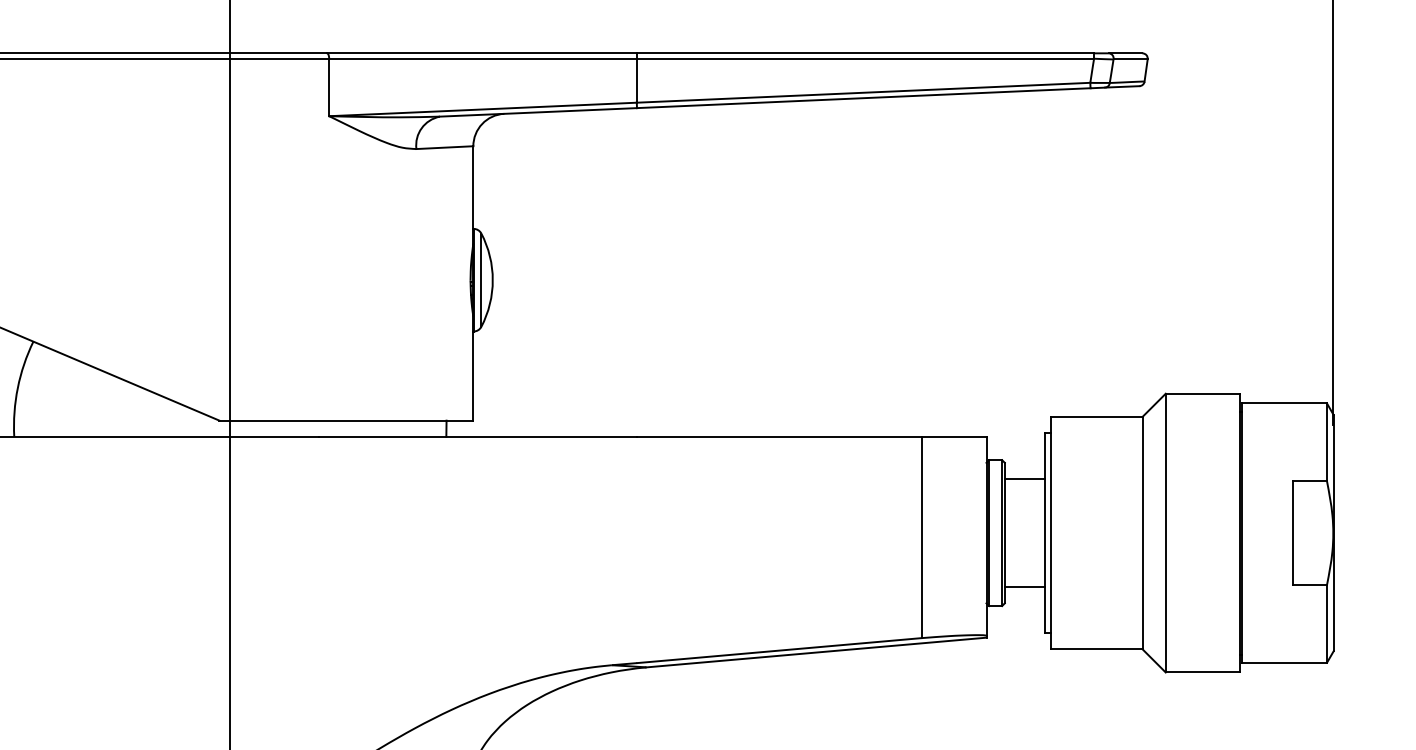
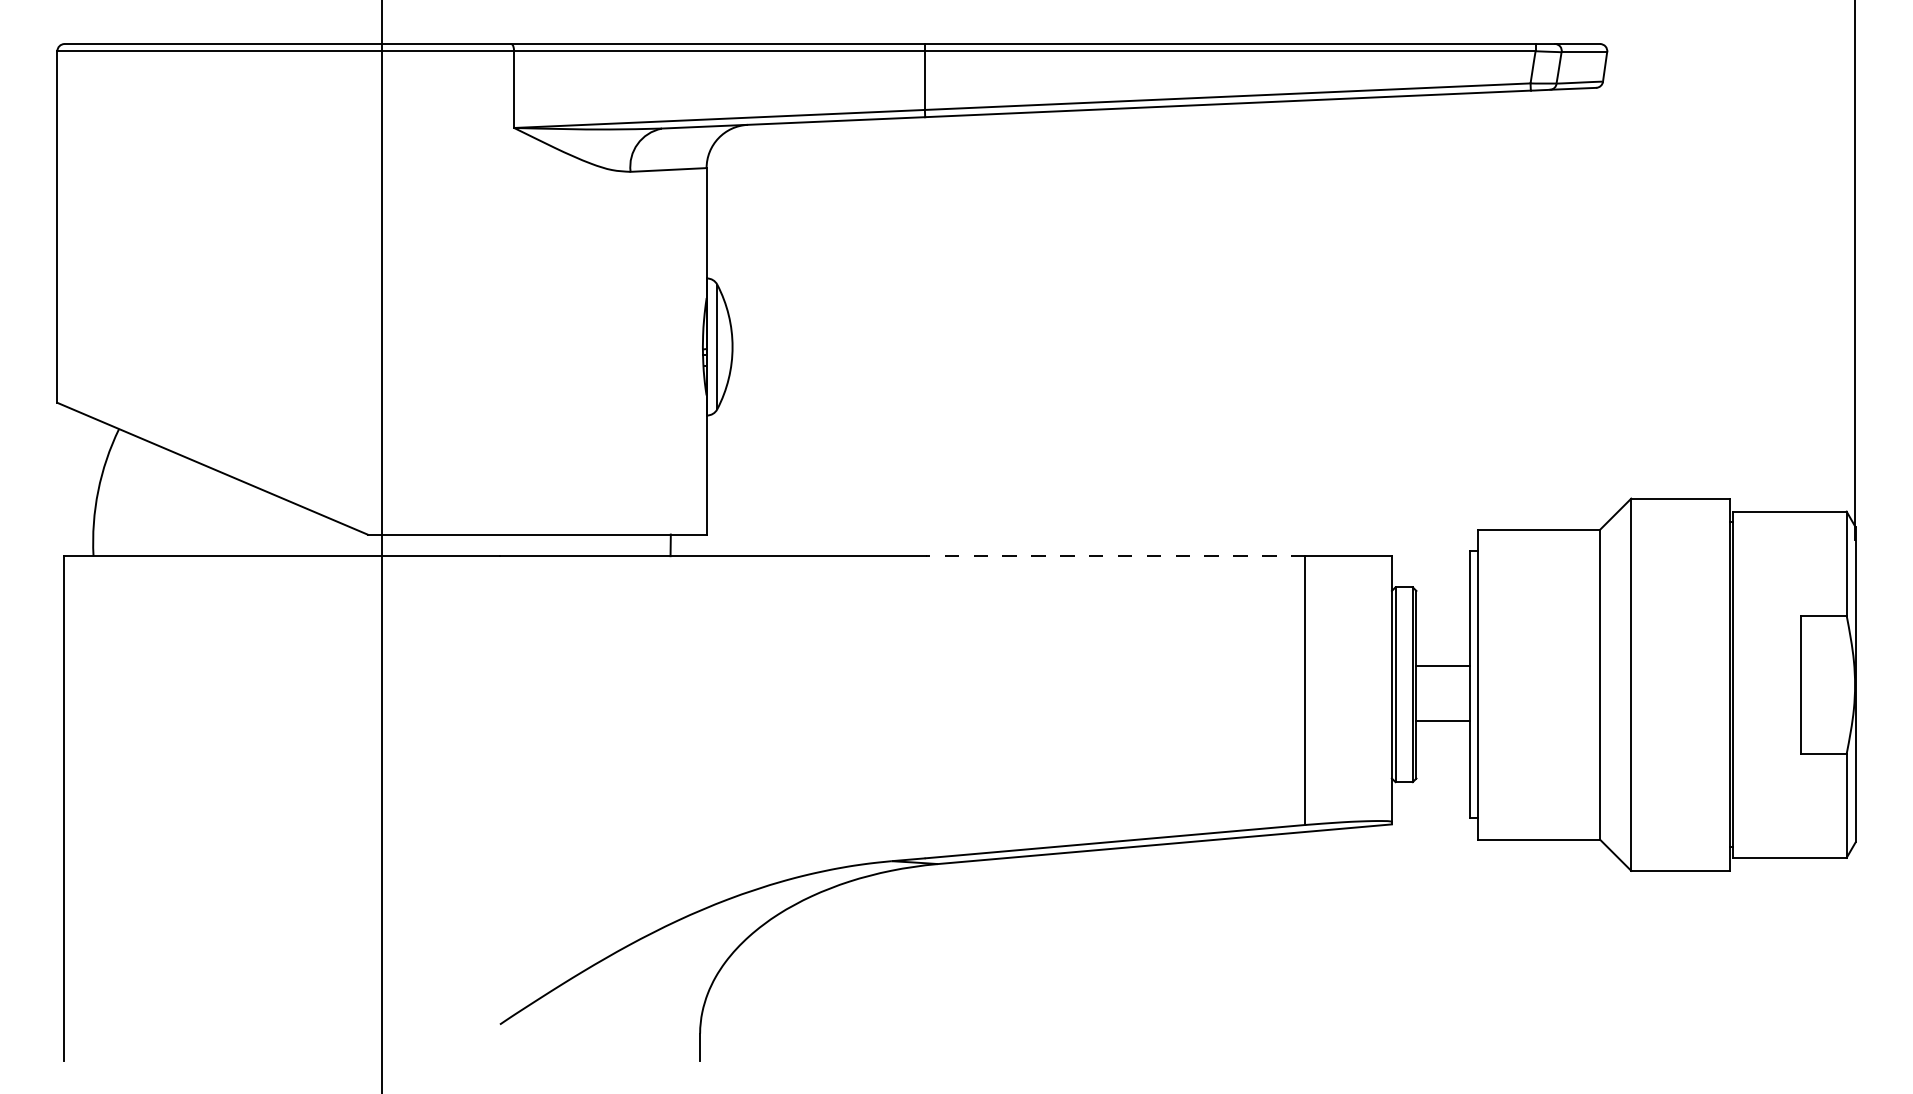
line: (779, 437) -> (1115, 556), solid -> dashed
line: (1025, 479) -> (1443, 665), moved
line: (1025, 586) -> (1443, 720), moved

